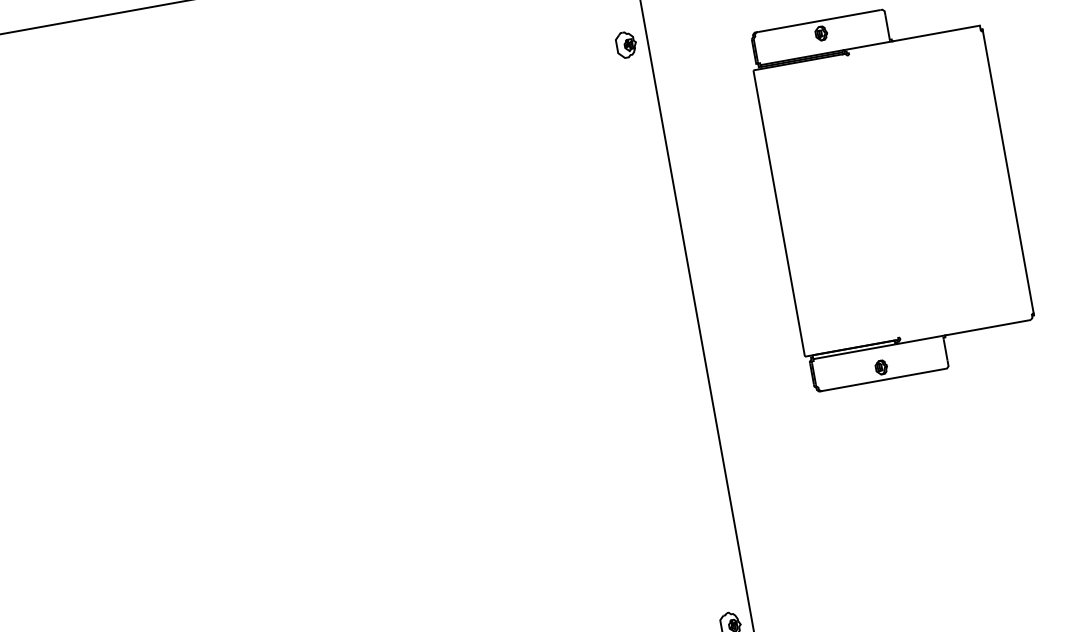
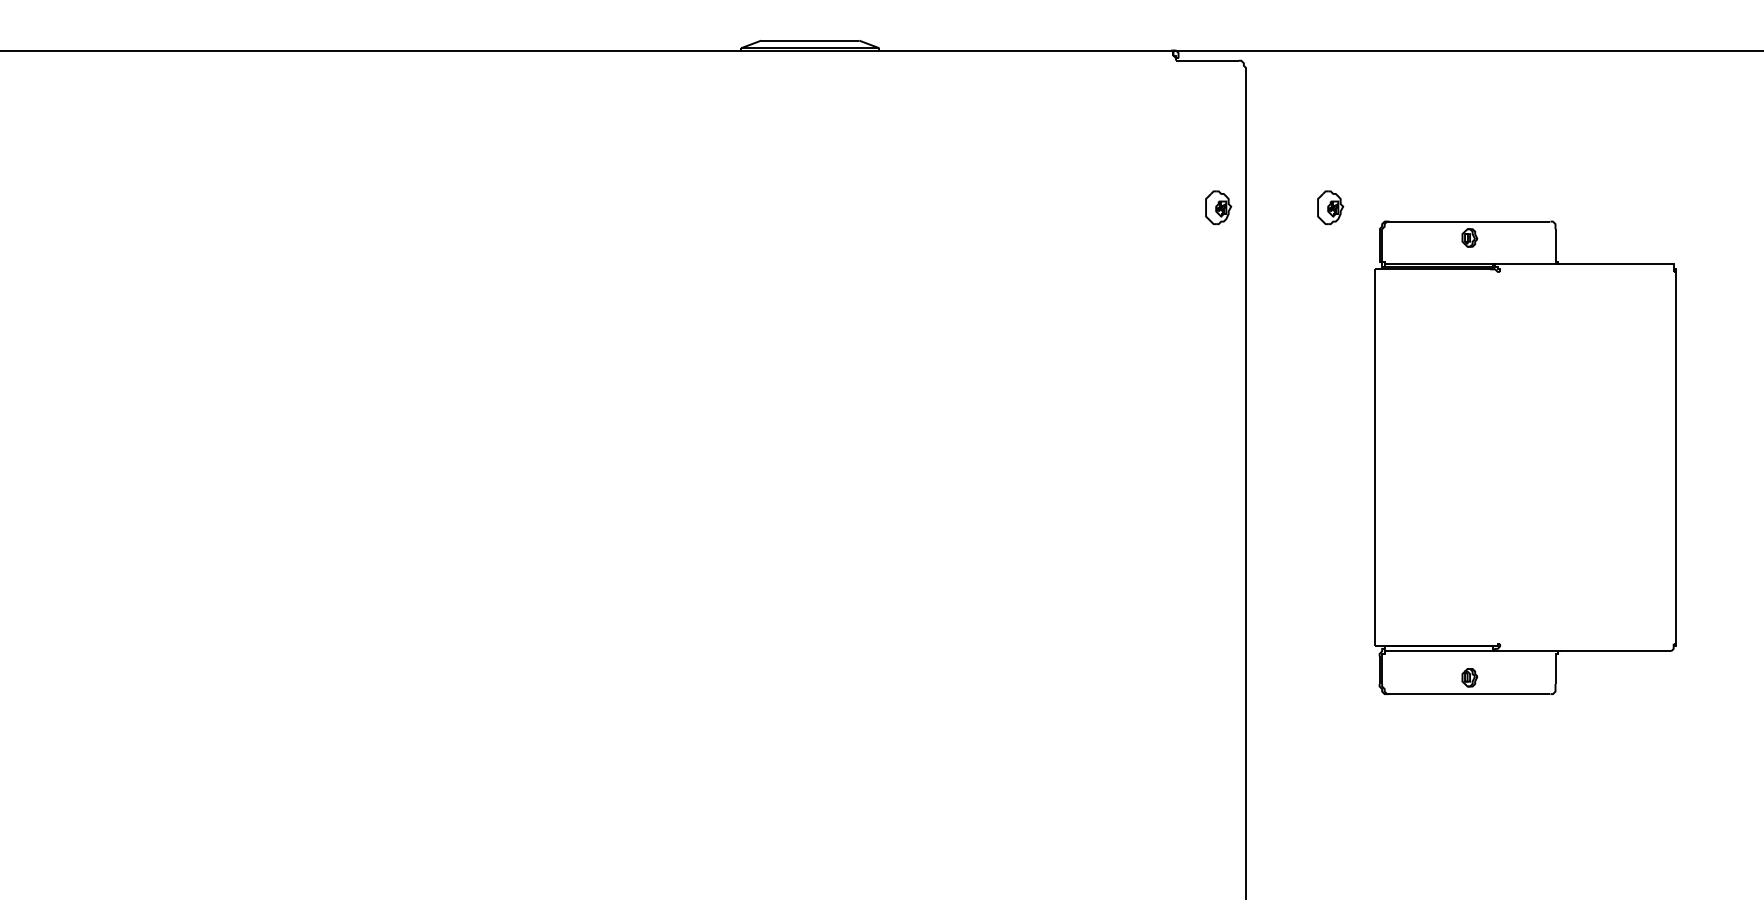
part: (711, 29) -> (1330, 207), added

